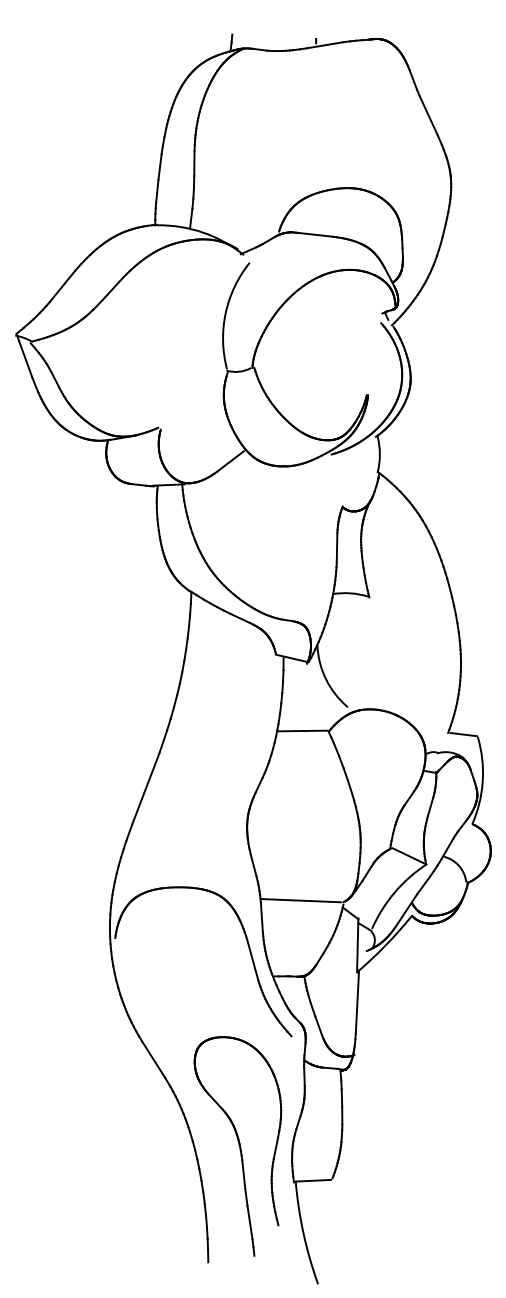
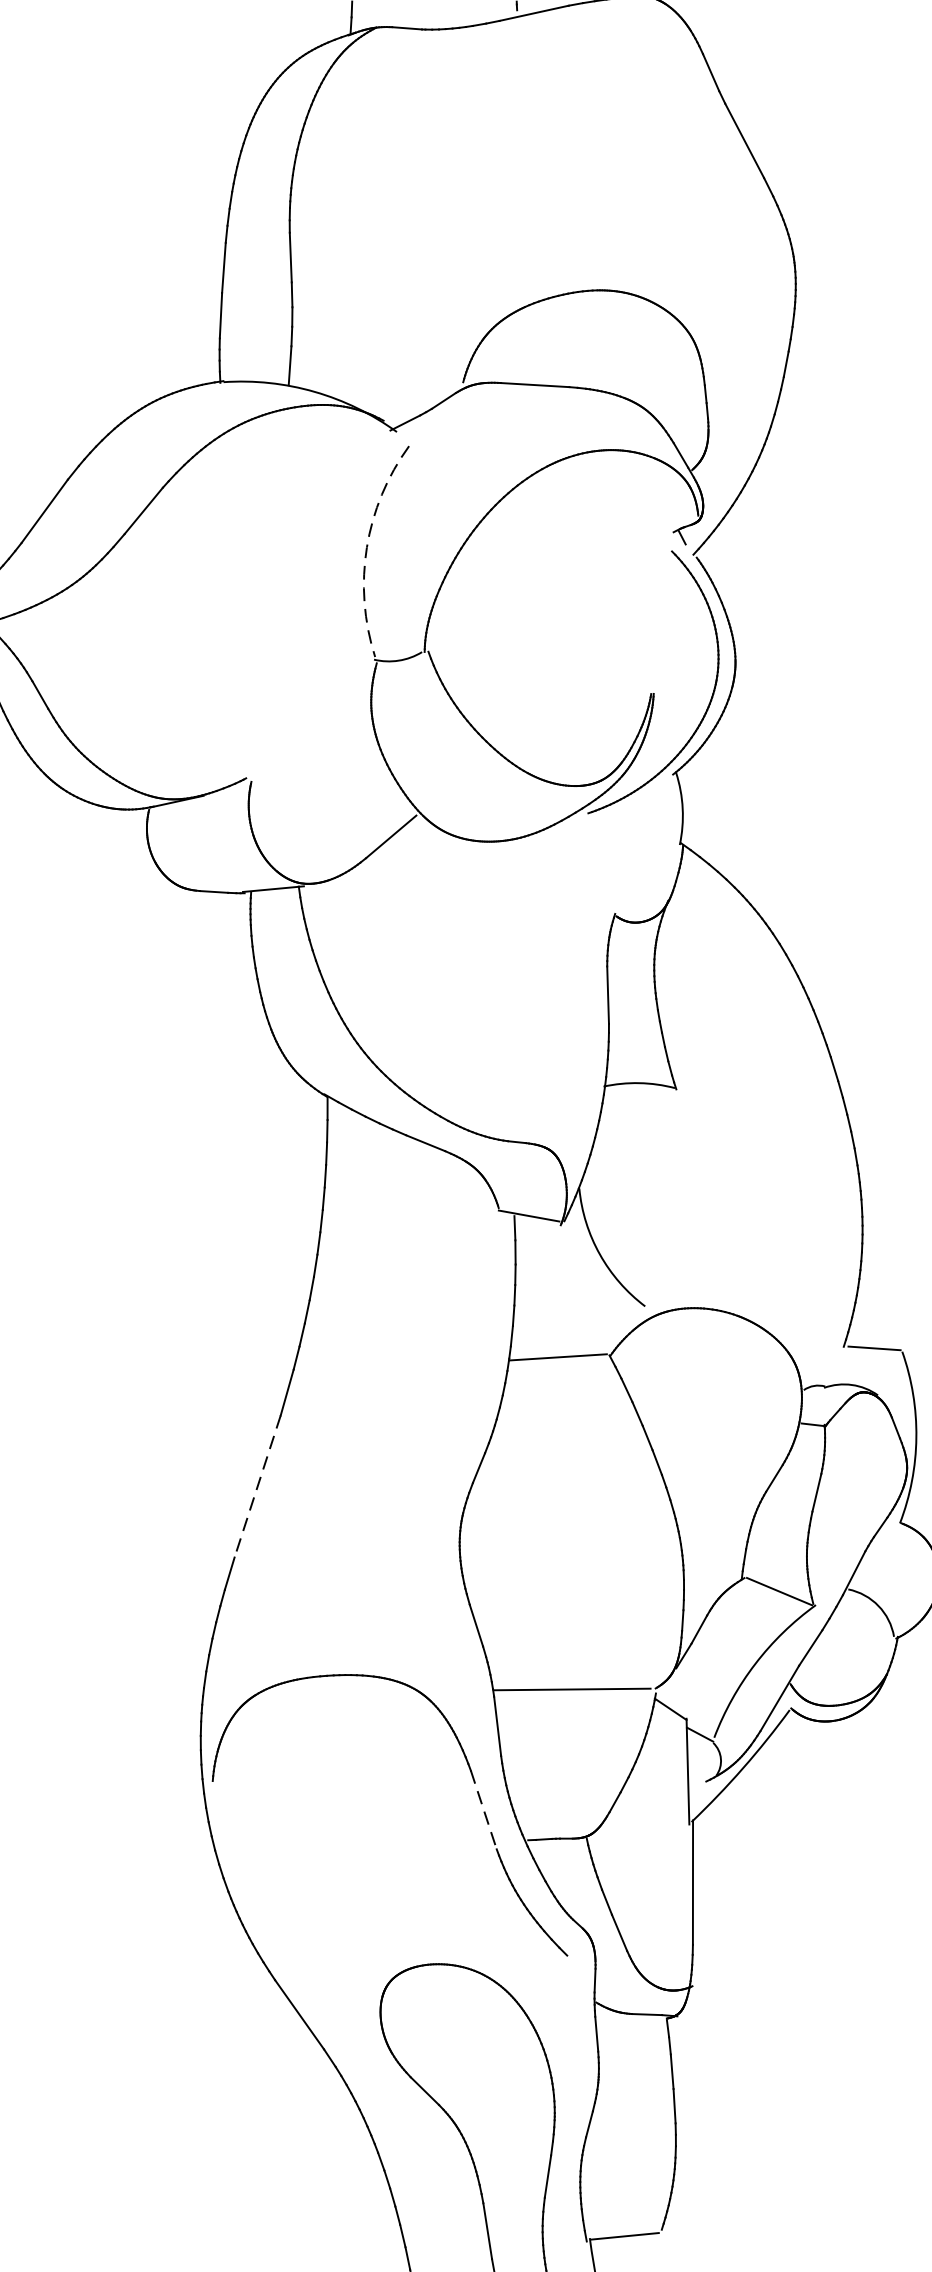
arc: (225, 313) -> (366, 547), solid -> dashed
line: (145, 789) -> (257, 1487), solid -> dashed
line: (252, 960) -> (483, 1811), solid -> dashed

